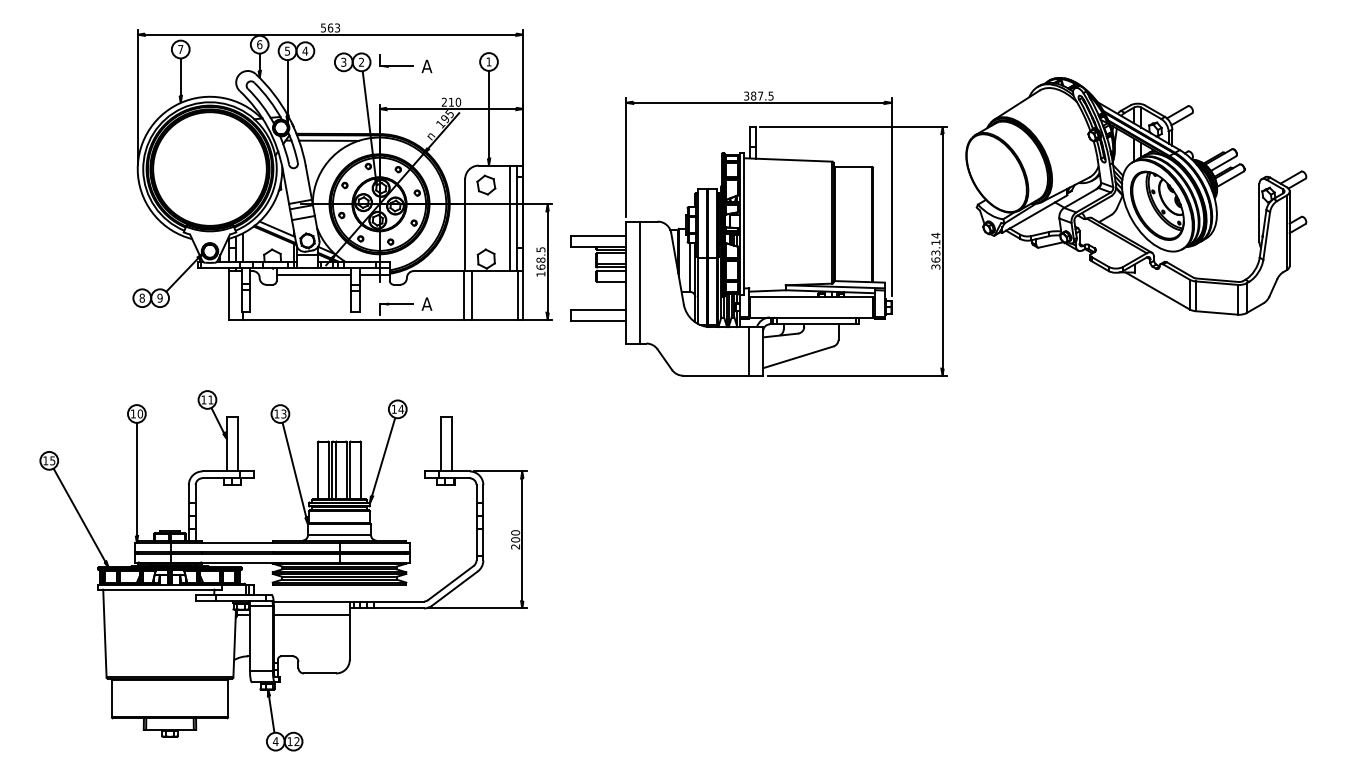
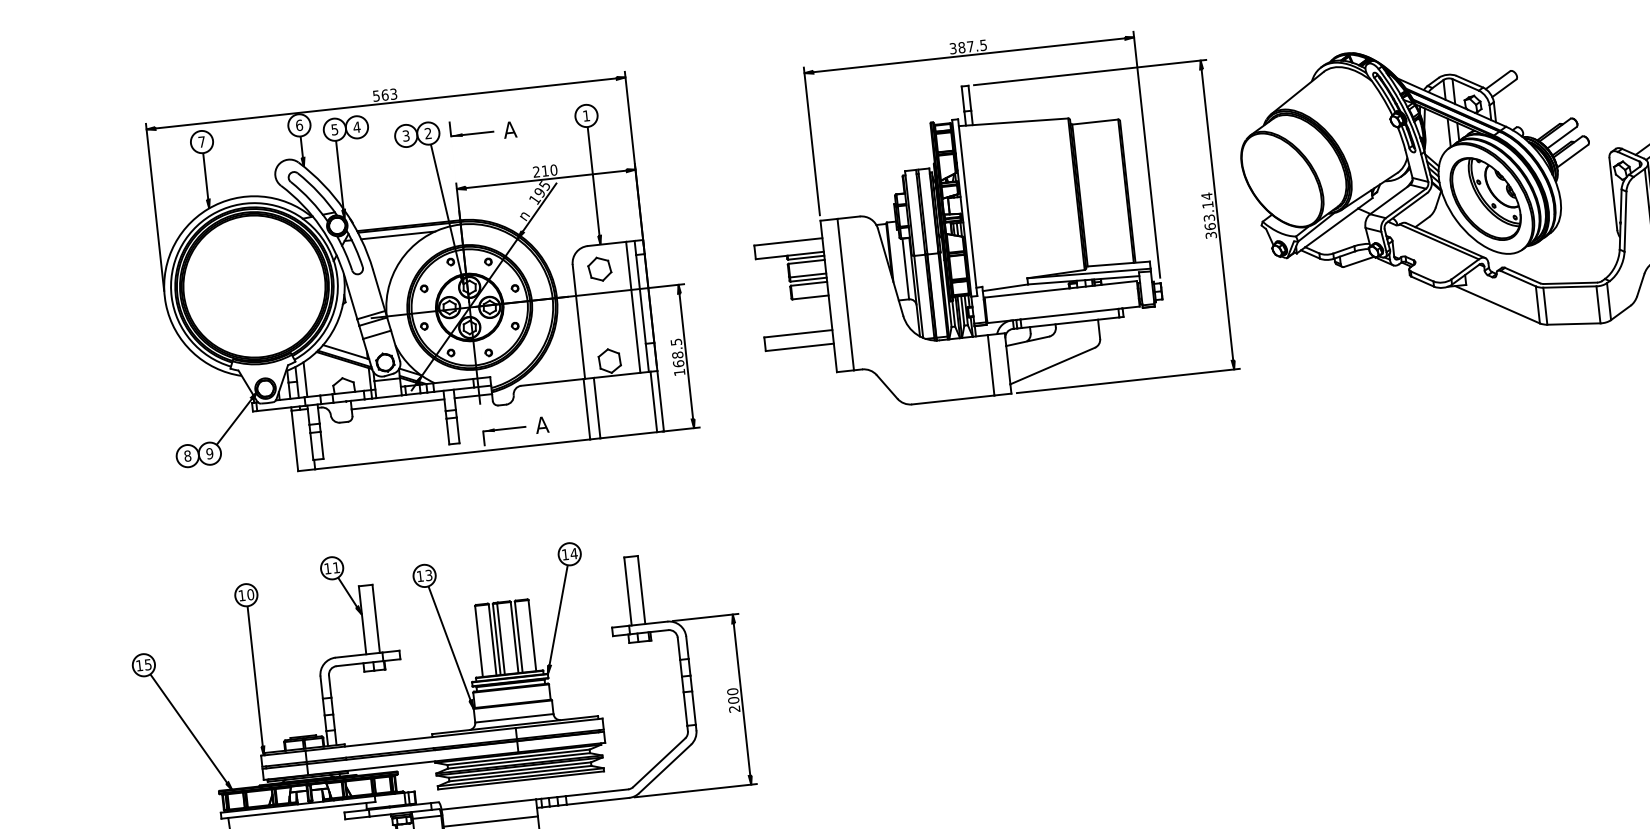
part: (342, 171) -> (419, 271), moved
part: (758, 233) -> (986, 217), moved

